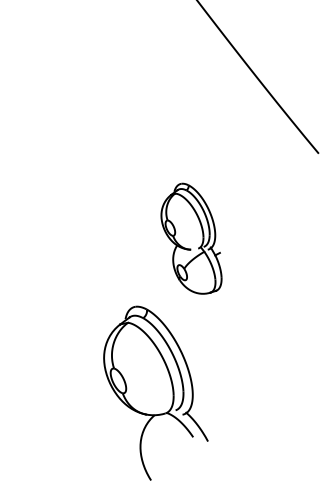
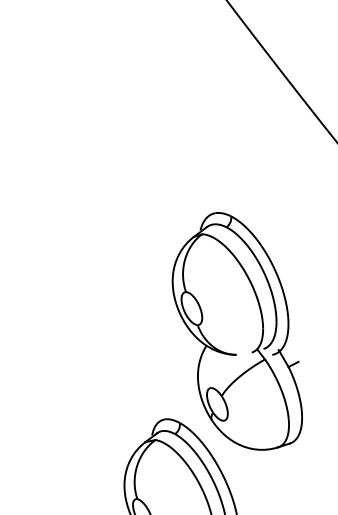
part: (191, 238) -> (237, 331), size x1.67

